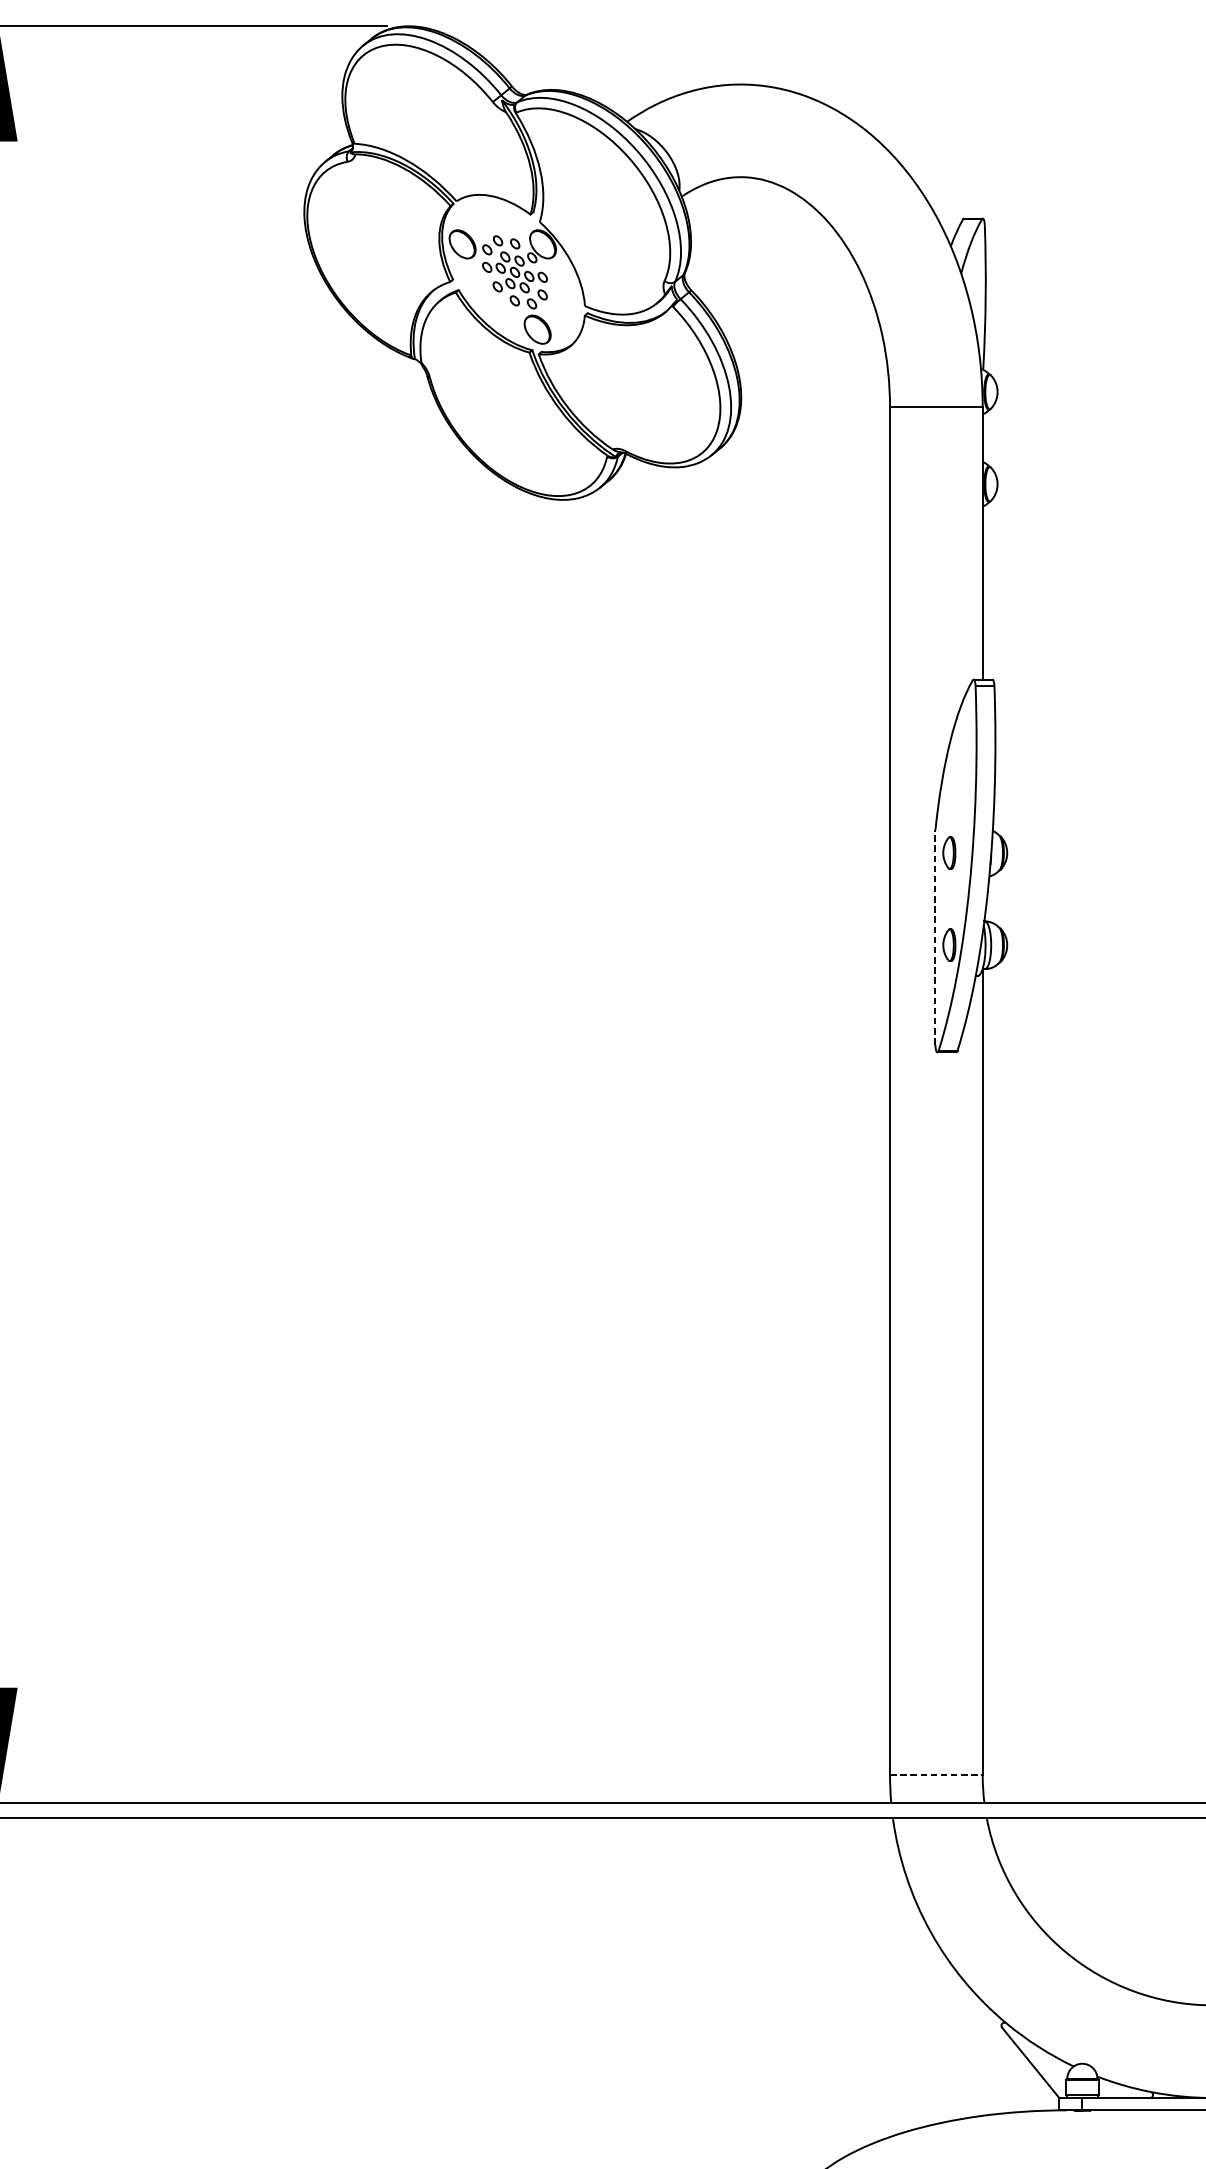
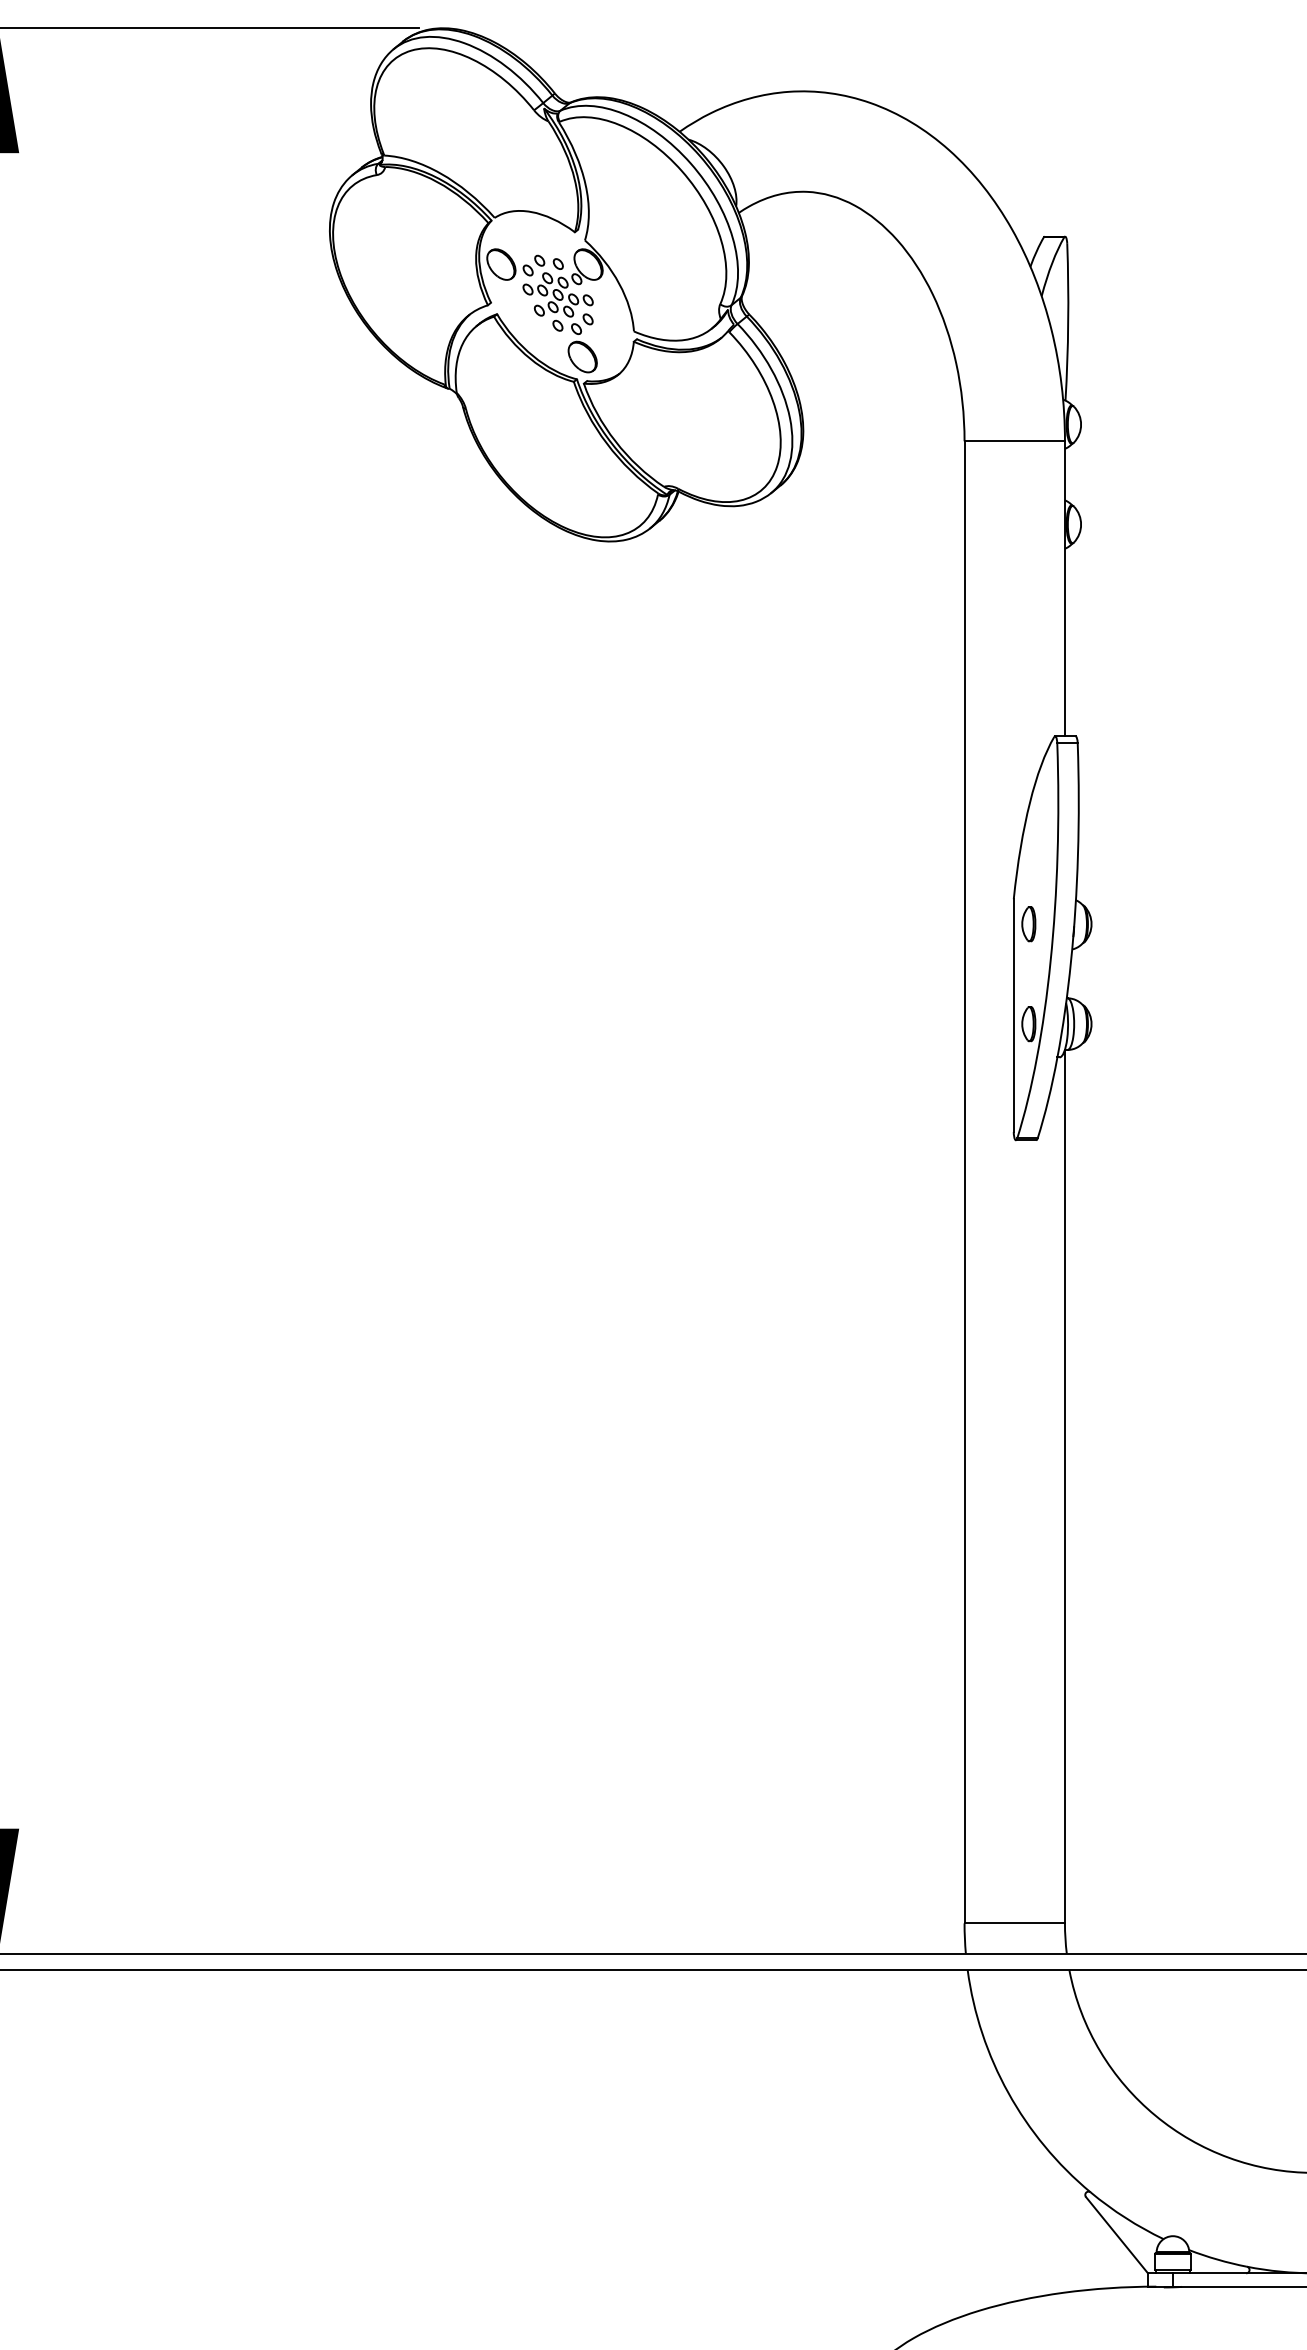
line: (935, 937) -> (1013, 1015), dashed -> solid
line: (937, 1775) -> (1015, 1923), dashed -> solid

